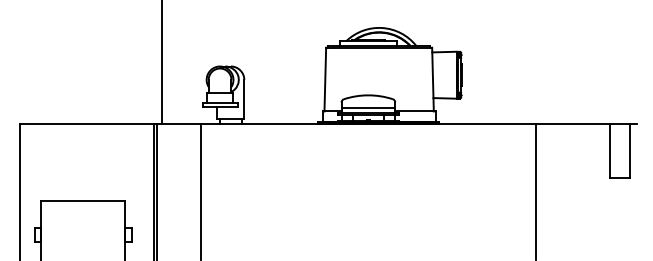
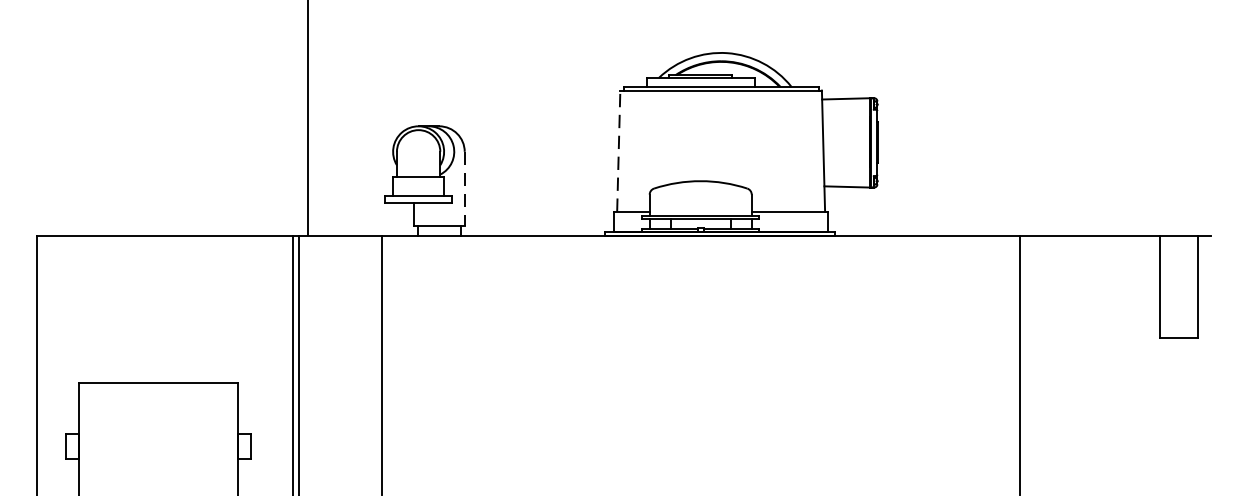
line: (325, 79) -> (619, 151), solid -> dashed
line: (244, 99) -> (465, 189), solid -> dashed
line: (368, 108) -> (700, 206), removed

